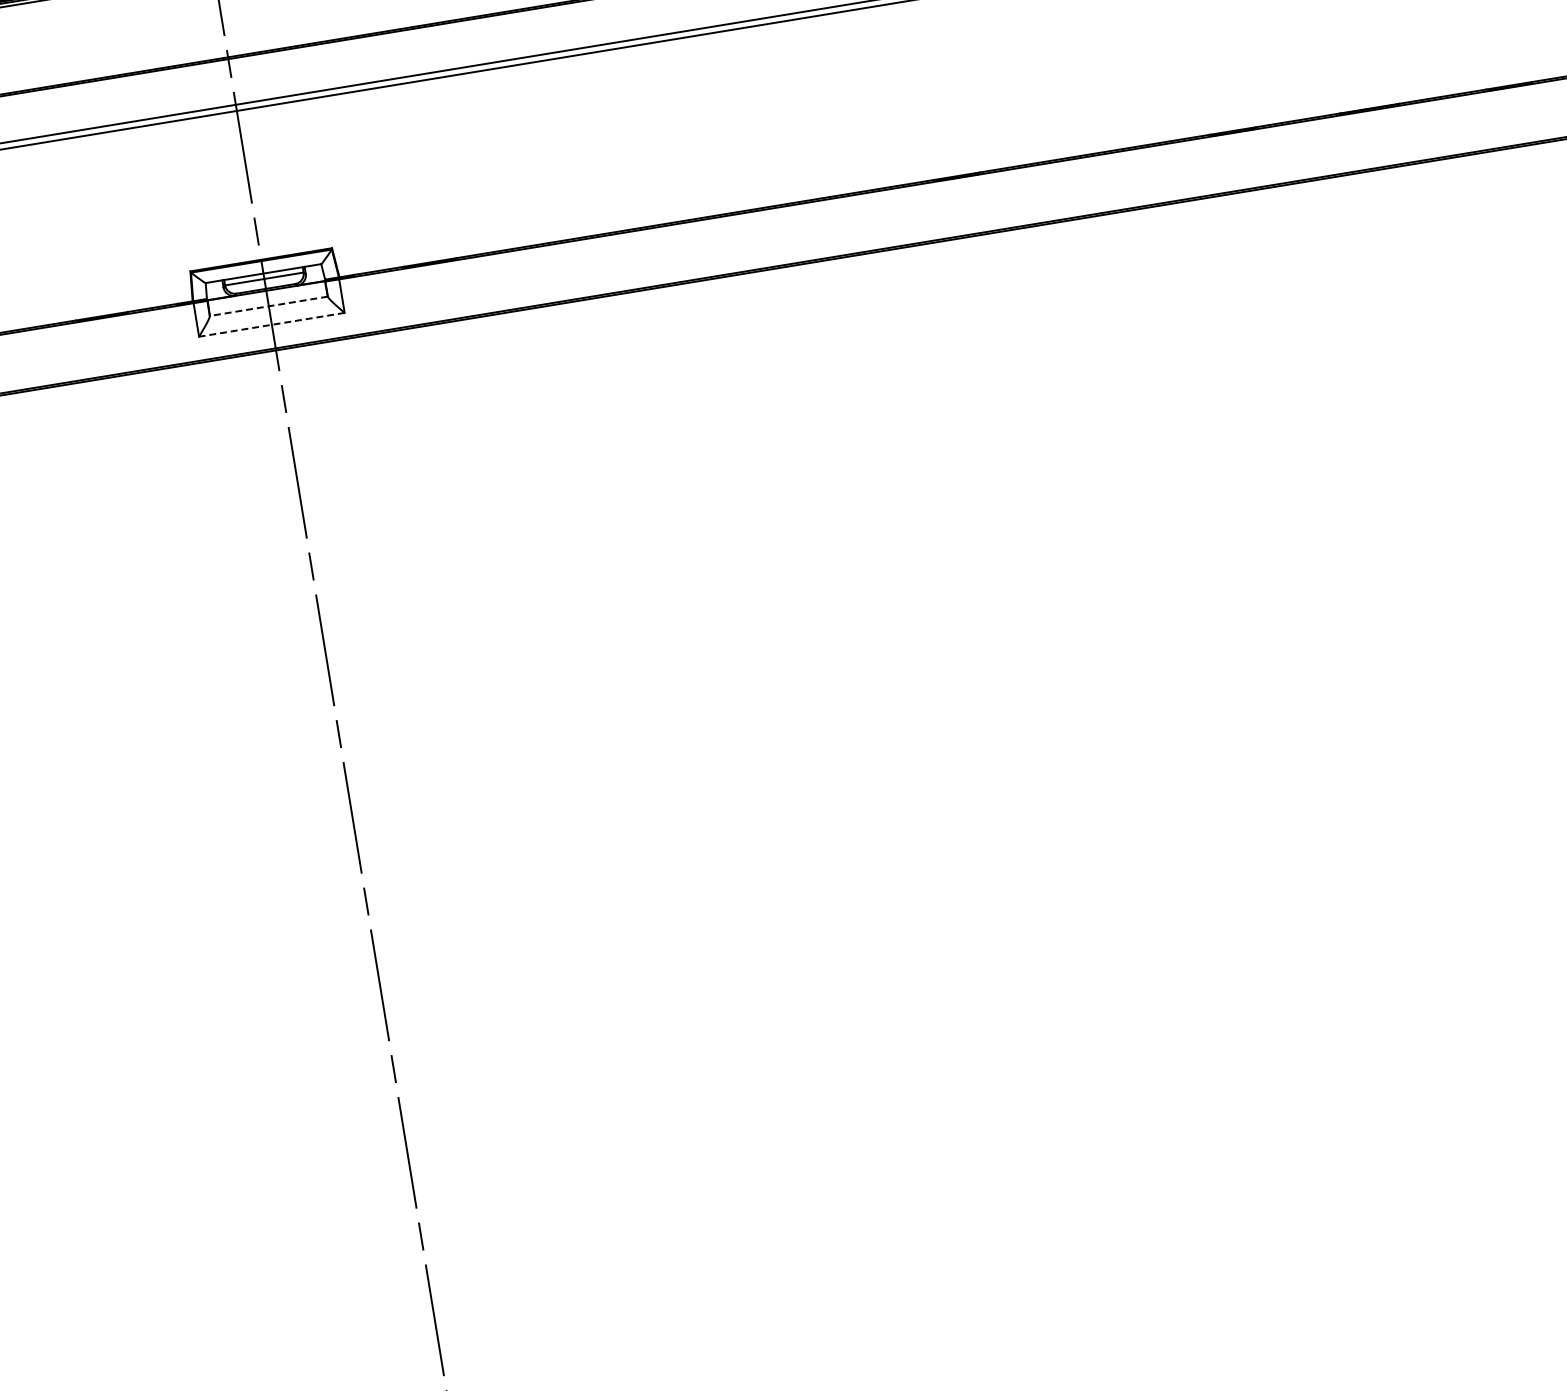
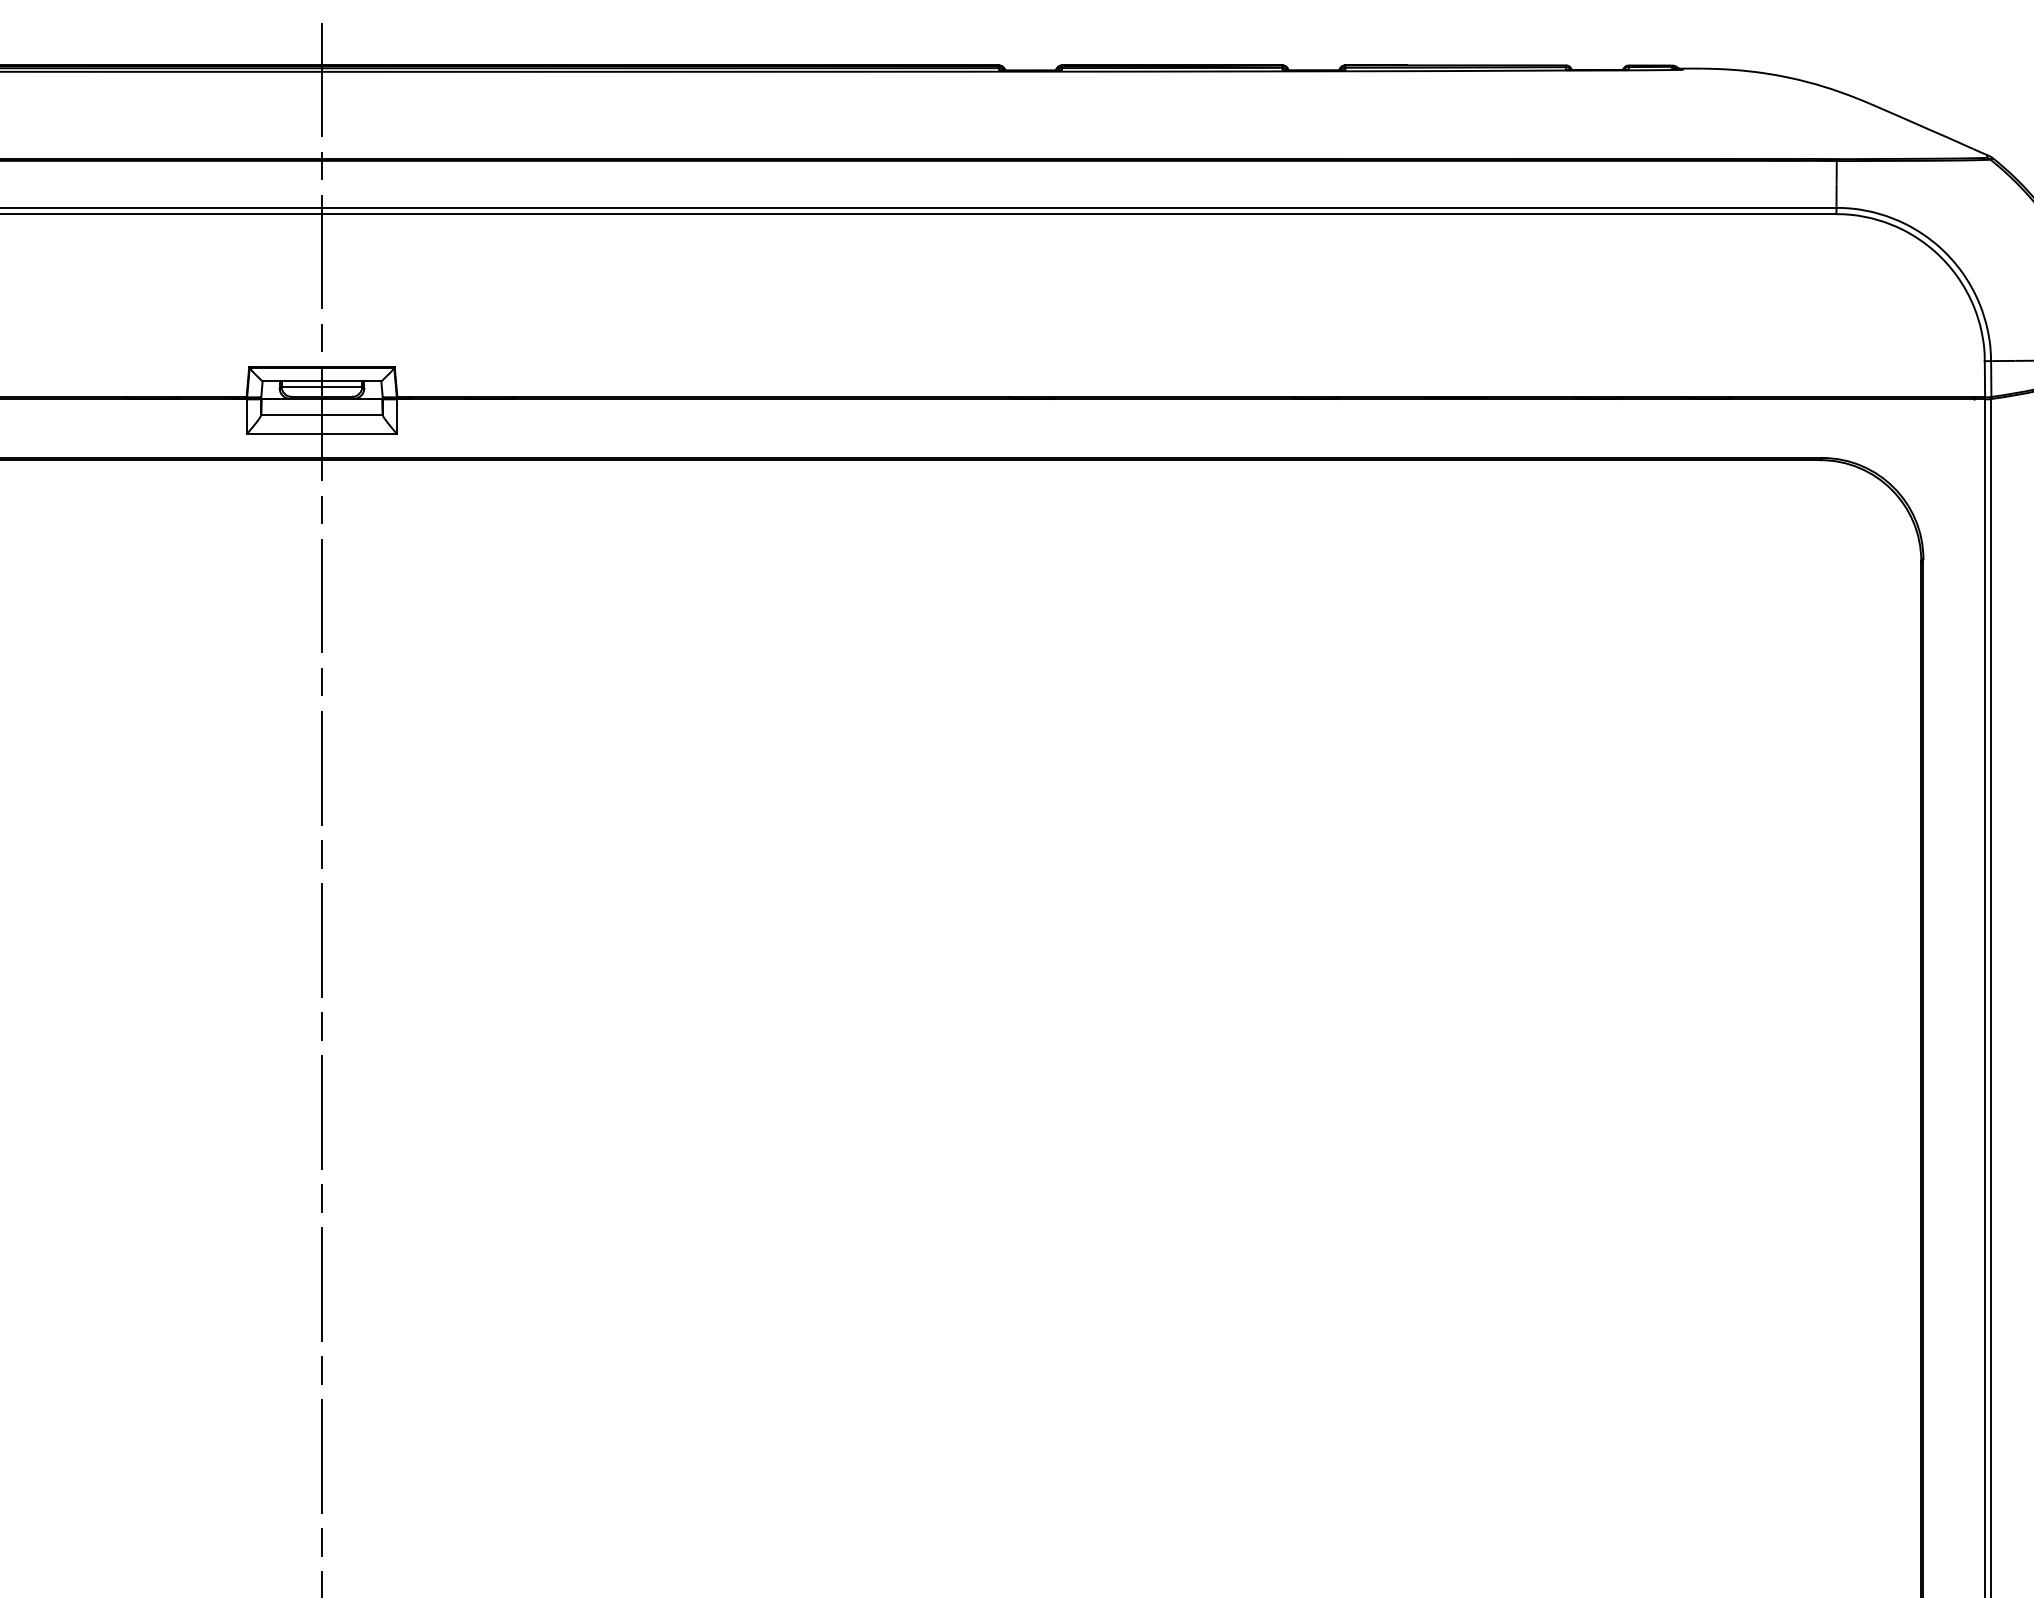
line: (268, 306) -> (321, 414), dashed -> solid
line: (272, 324) -> (322, 433), dashed -> solid

